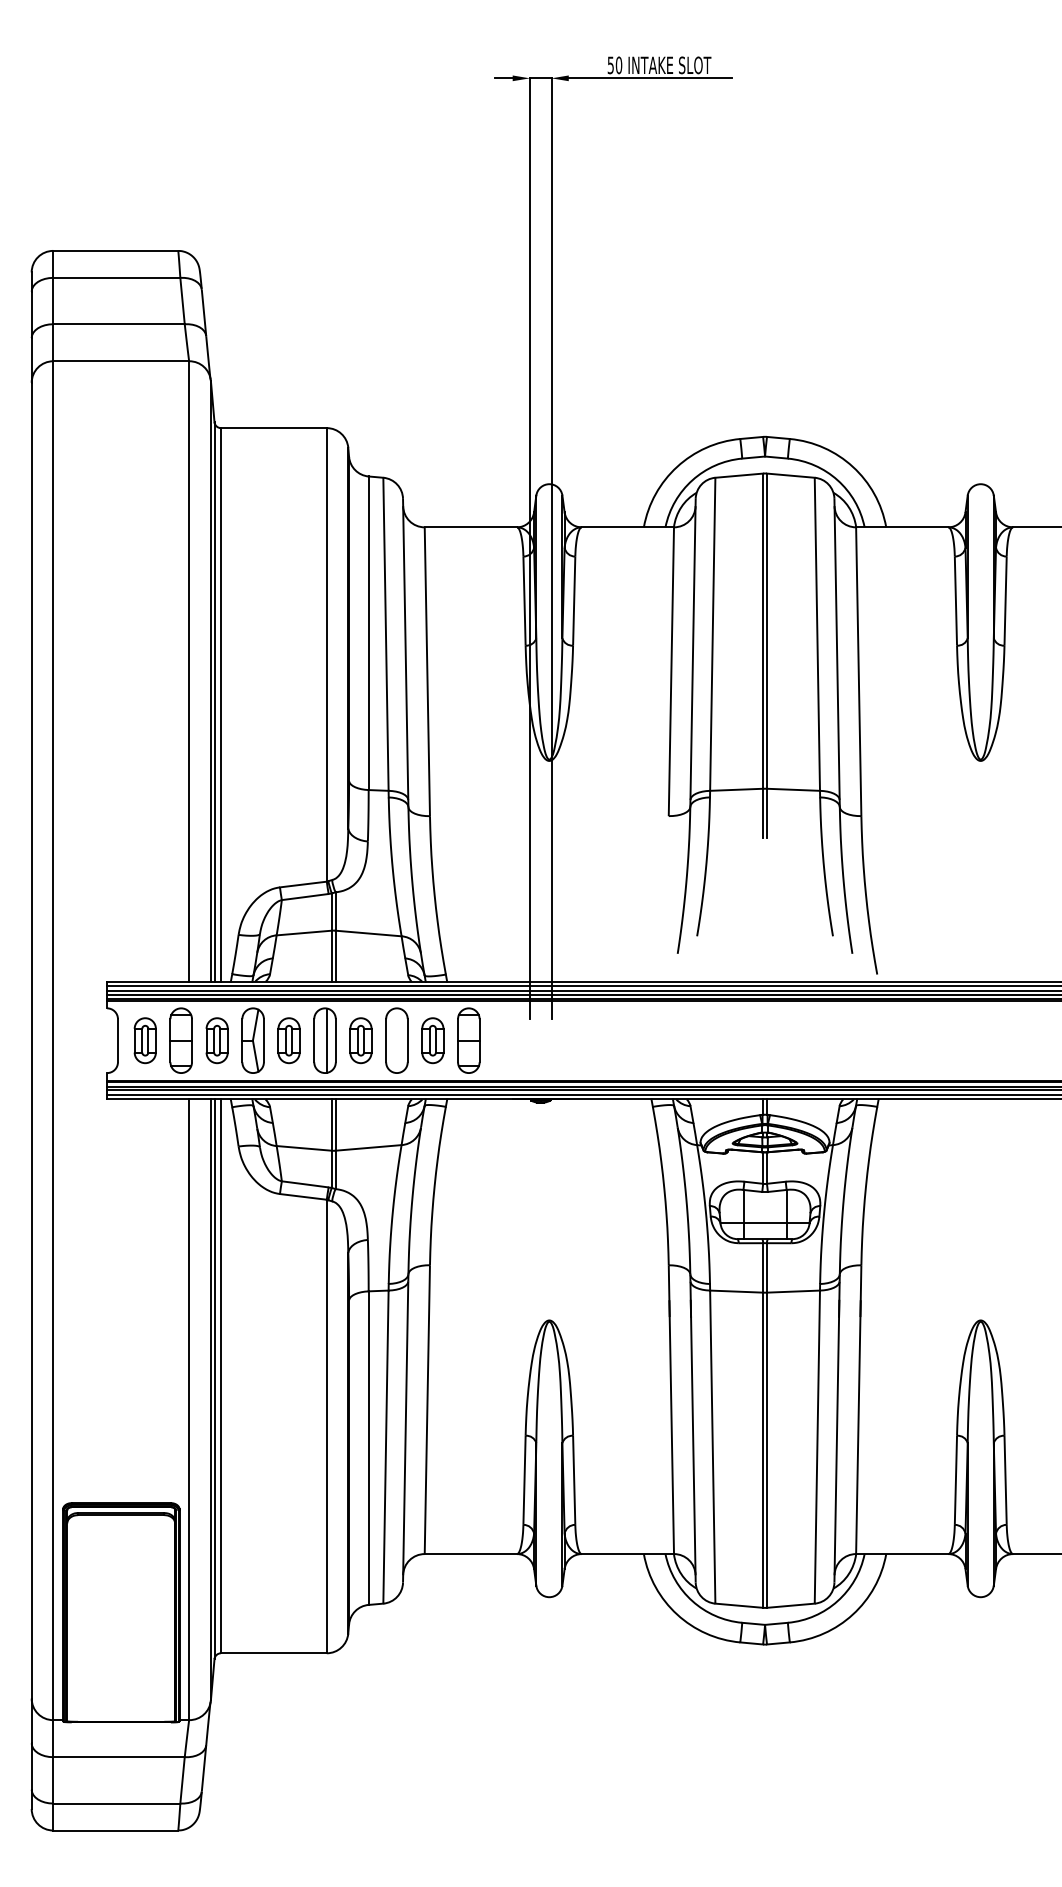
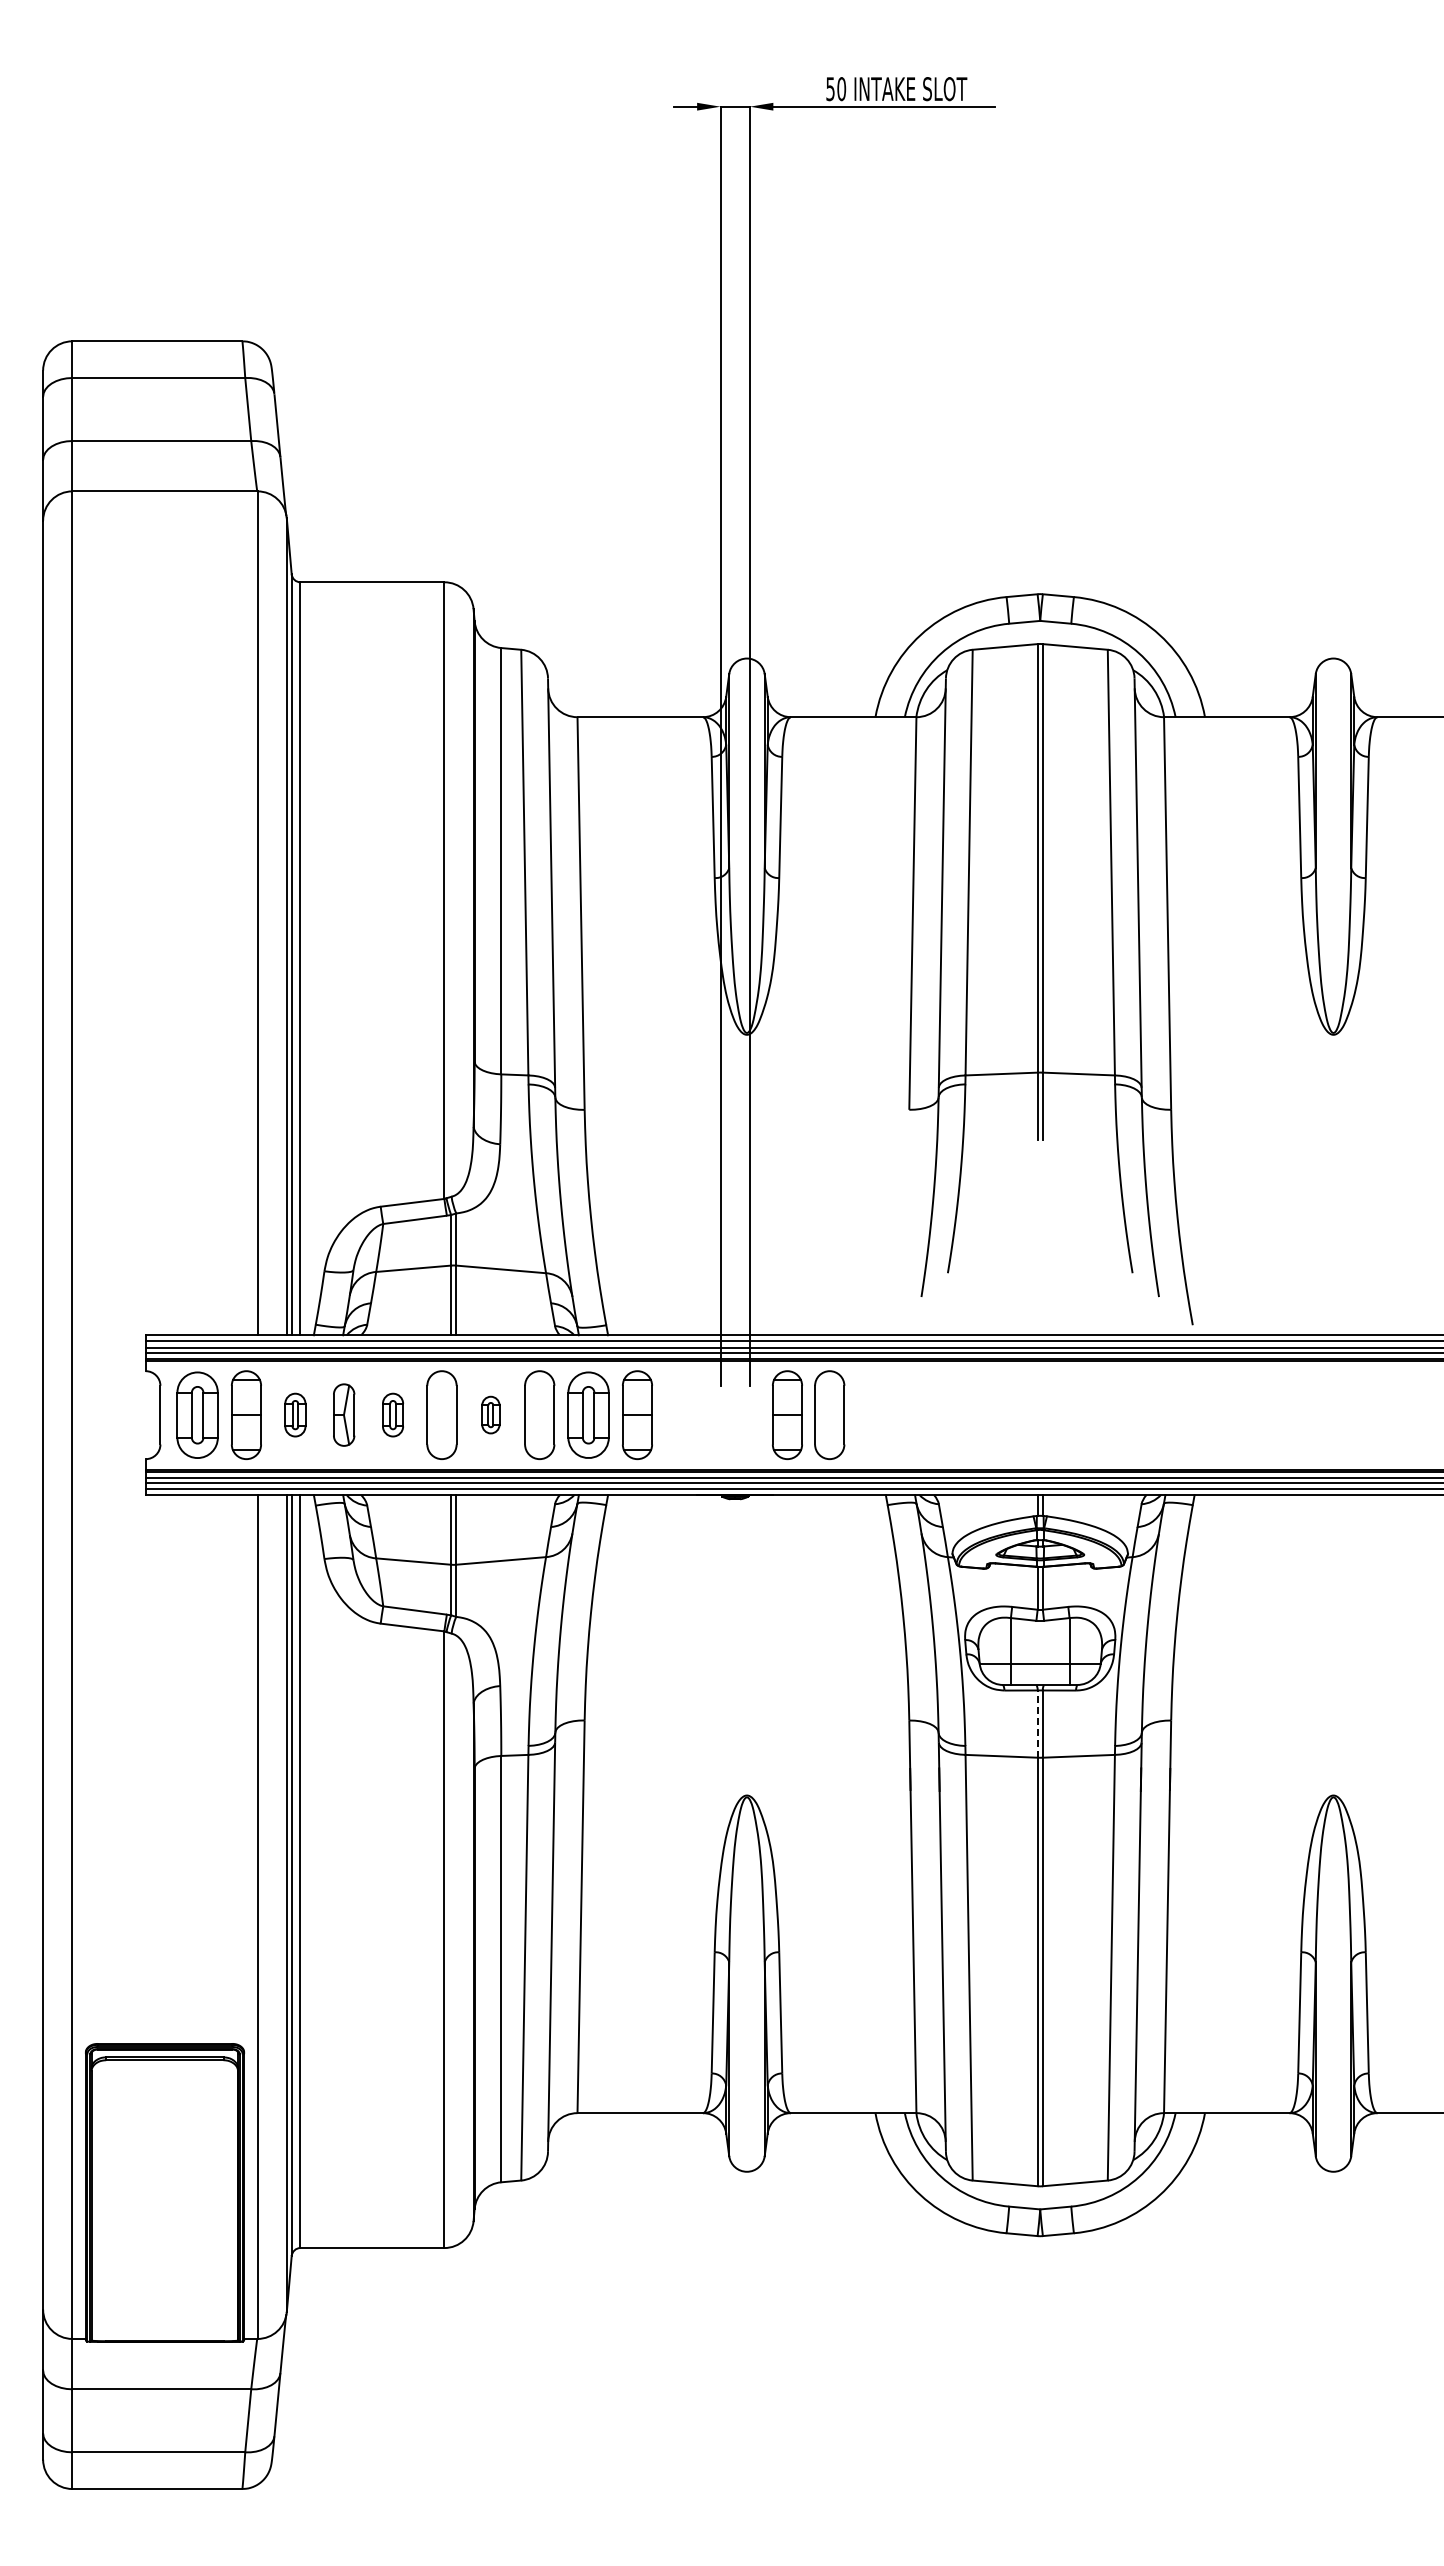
part: (145, 1040) -> (197, 1414), size x1.4
part: (217, 1040) -> (295, 1414), size x0.7
part: (252, 1040) -> (343, 1414), size x0.7
part: (288, 1040) -> (392, 1414), size x0.7
line: (326, 1040) -> (444, 1414), removed
part: (360, 1040) -> (490, 1414), size x0.6
part: (432, 1040) -> (588, 1414), size x1.4
part: (579, 1040) -> (787, 1414), added
part: (610, 1040) -> (829, 1414), added
line: (763, 1268) -> (1037, 1724), solid -> dashed

